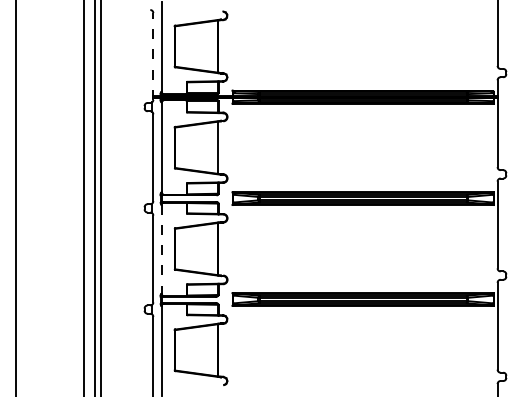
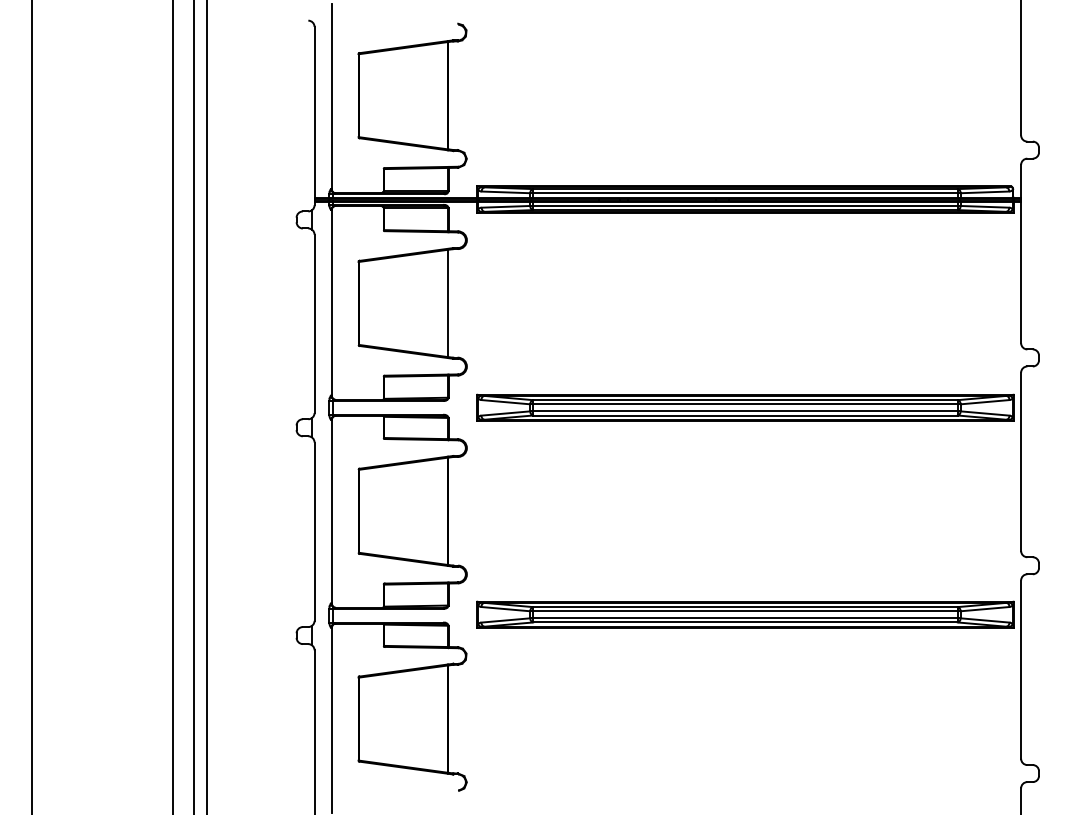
line: (153, 56) -> (314, 116), dashed -> solid
line: (161, 249) -> (331, 512), dashed -> solid

